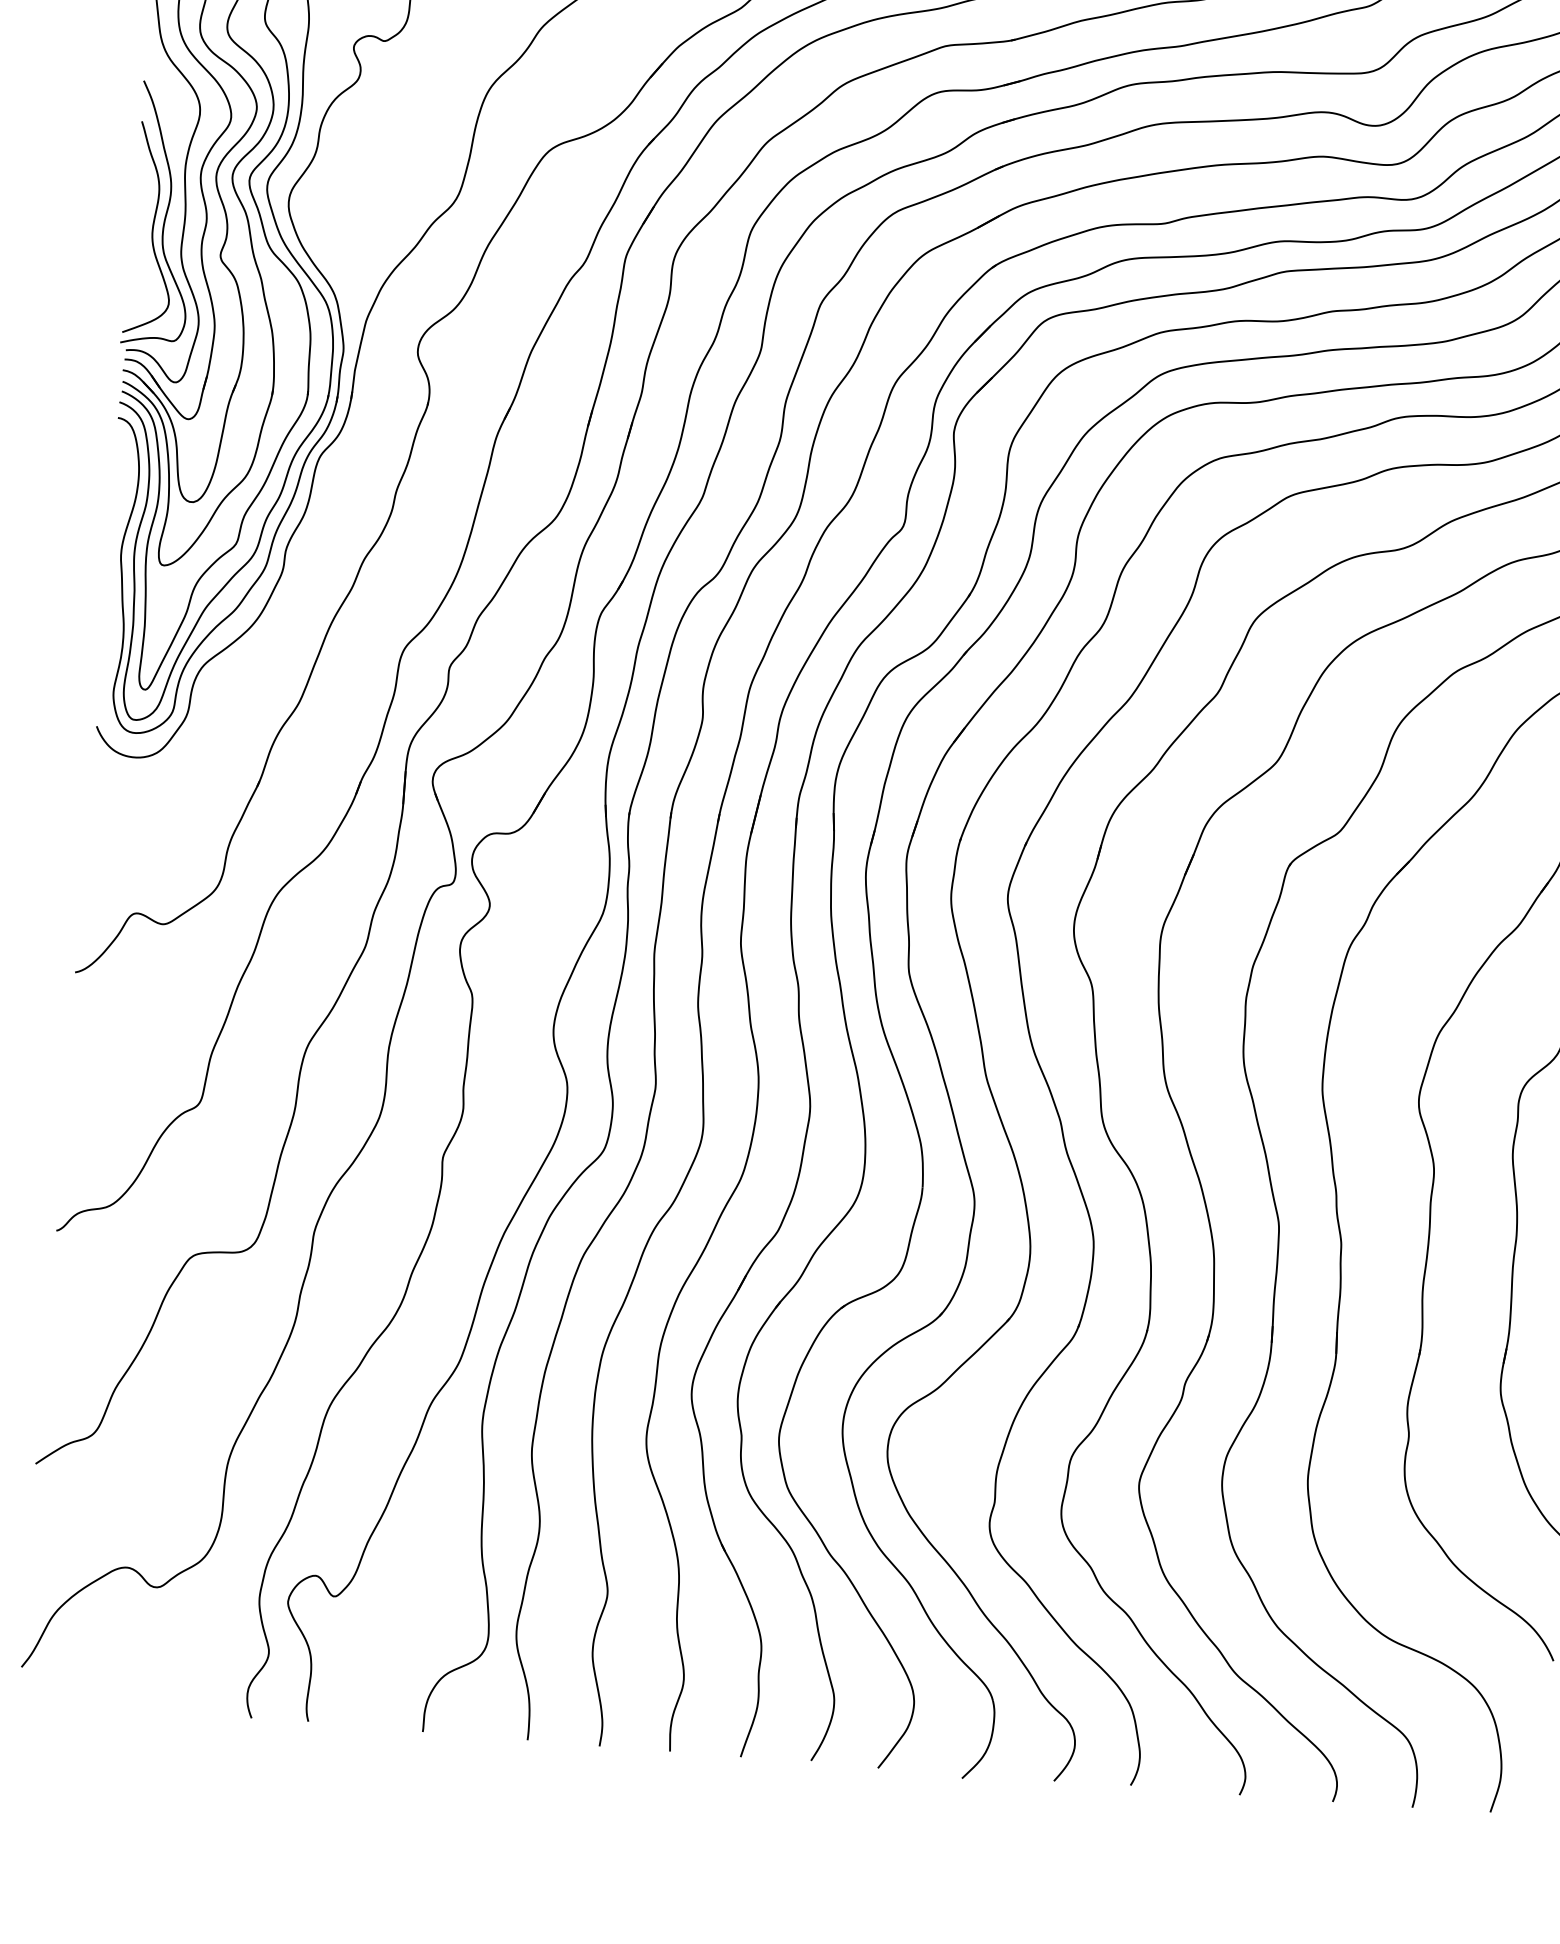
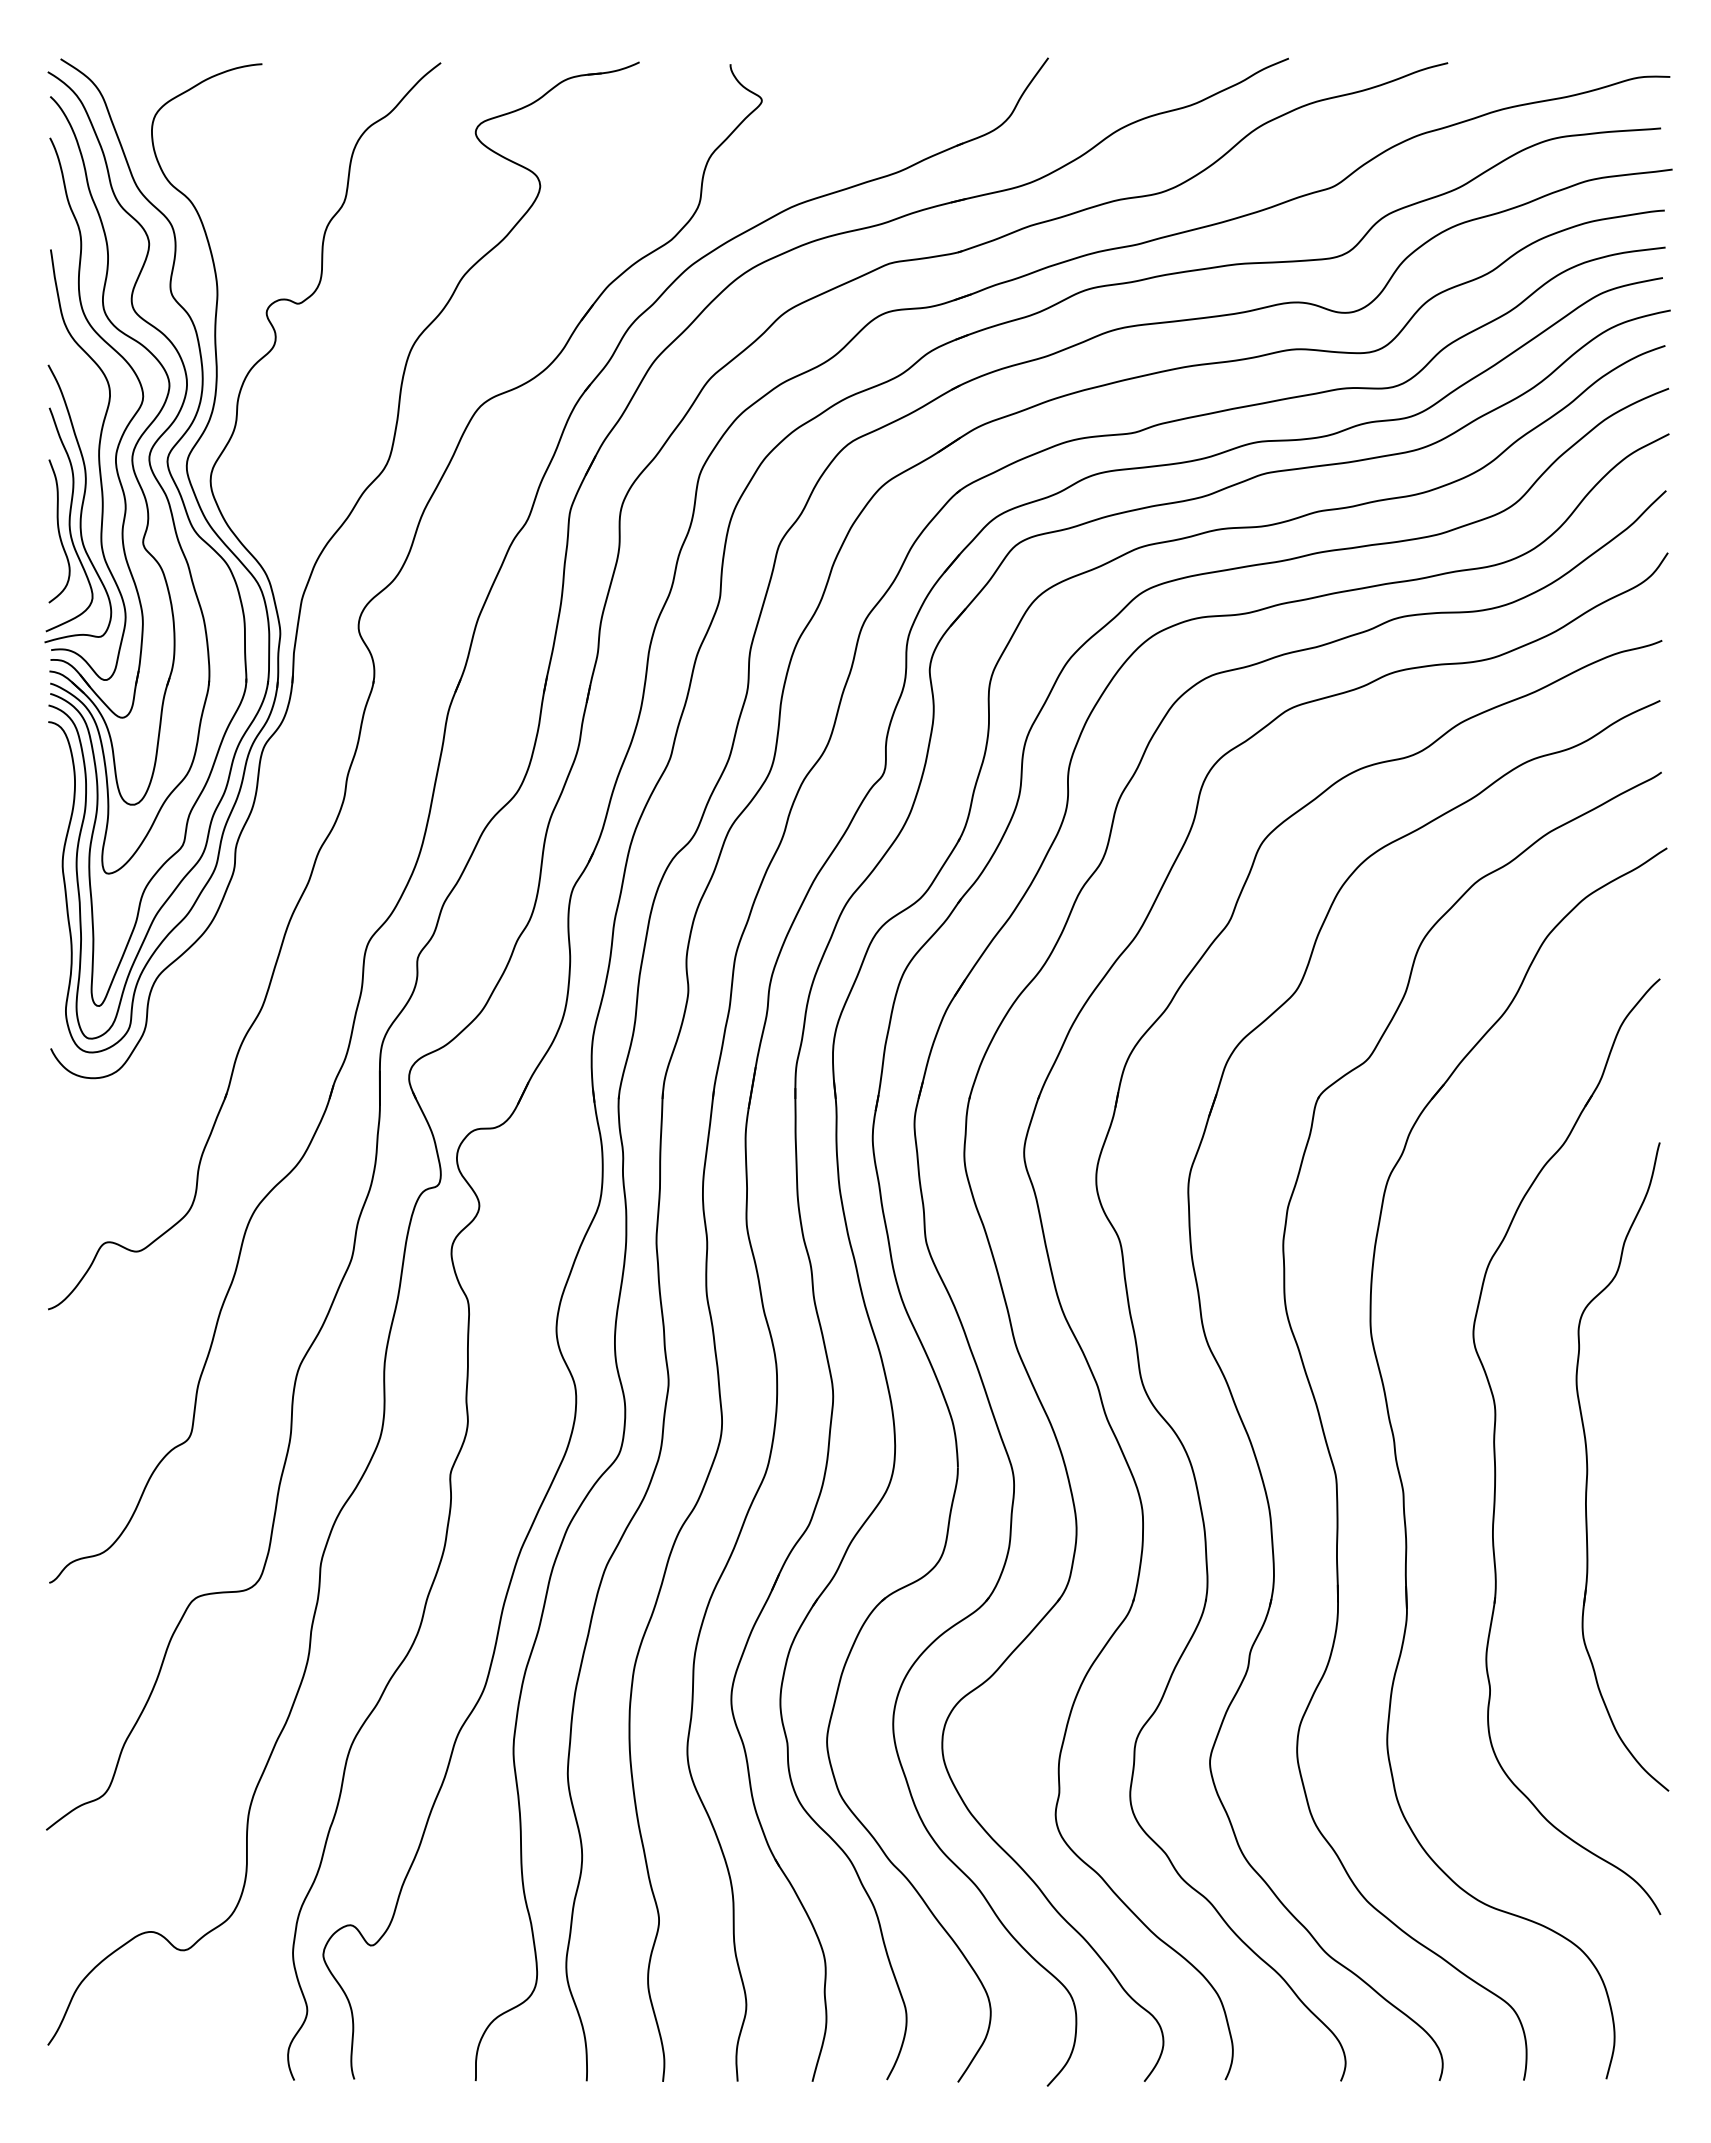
curve: (142, 238) -> (59, 531), added

